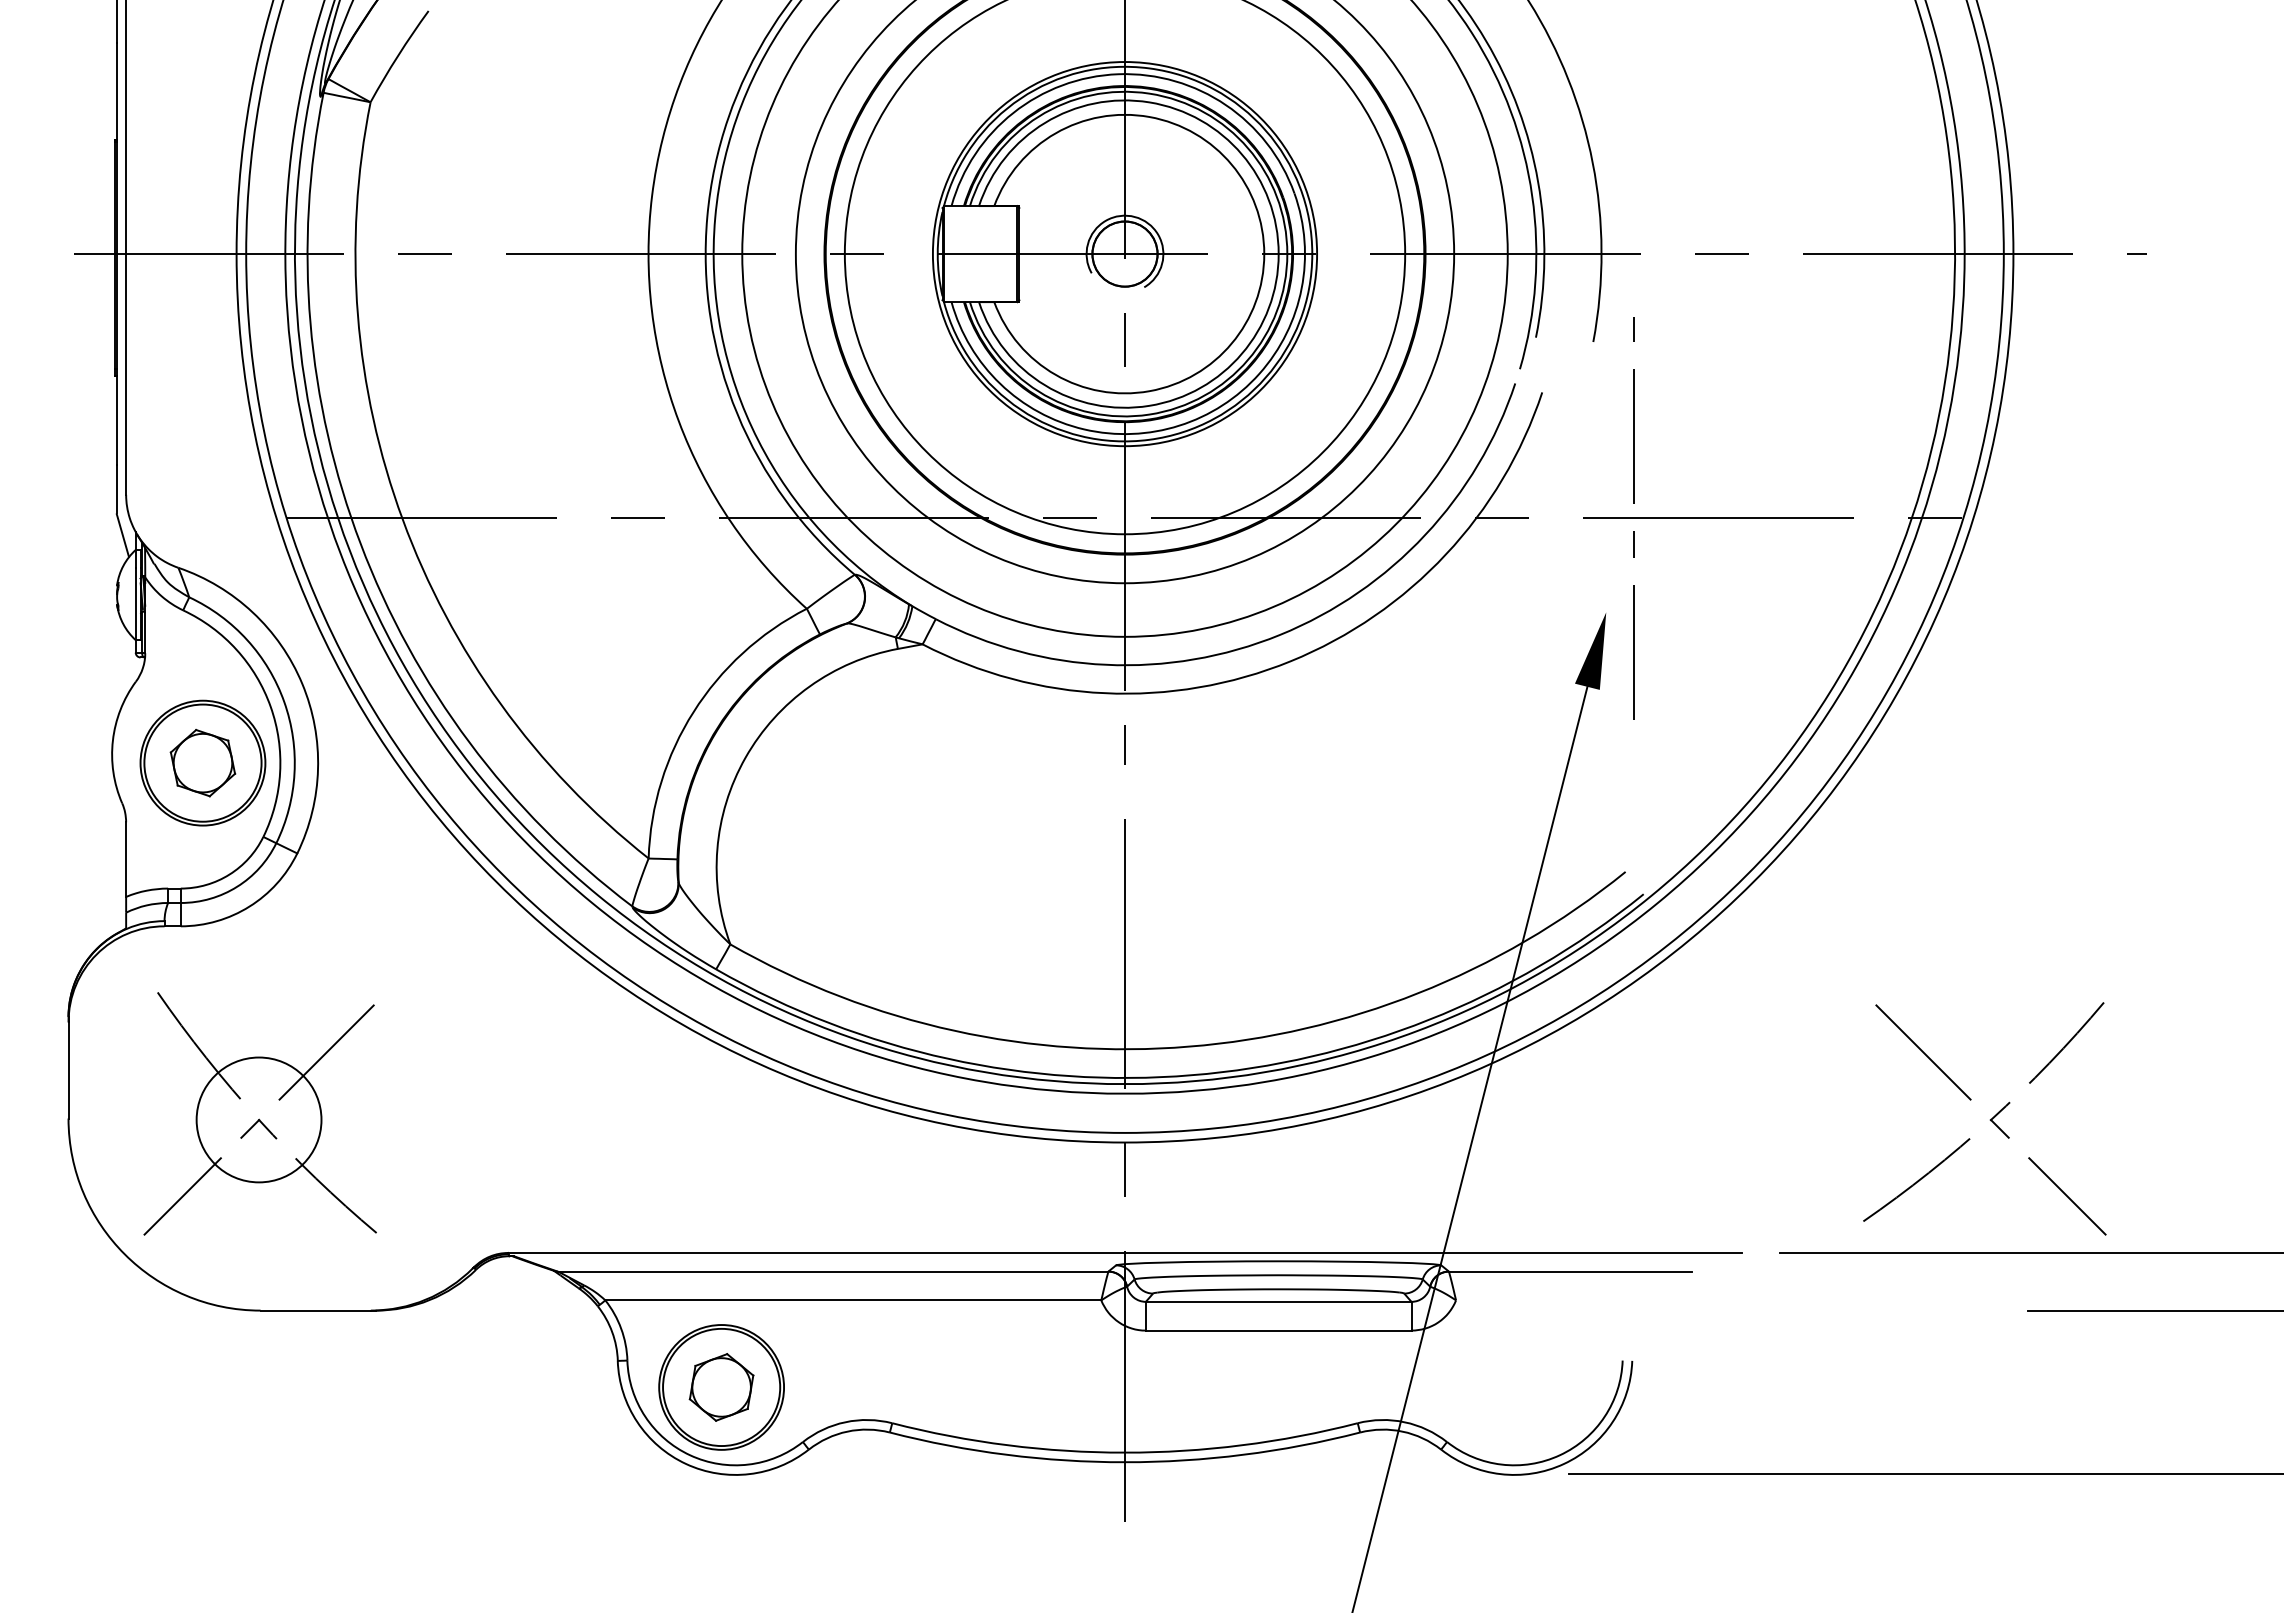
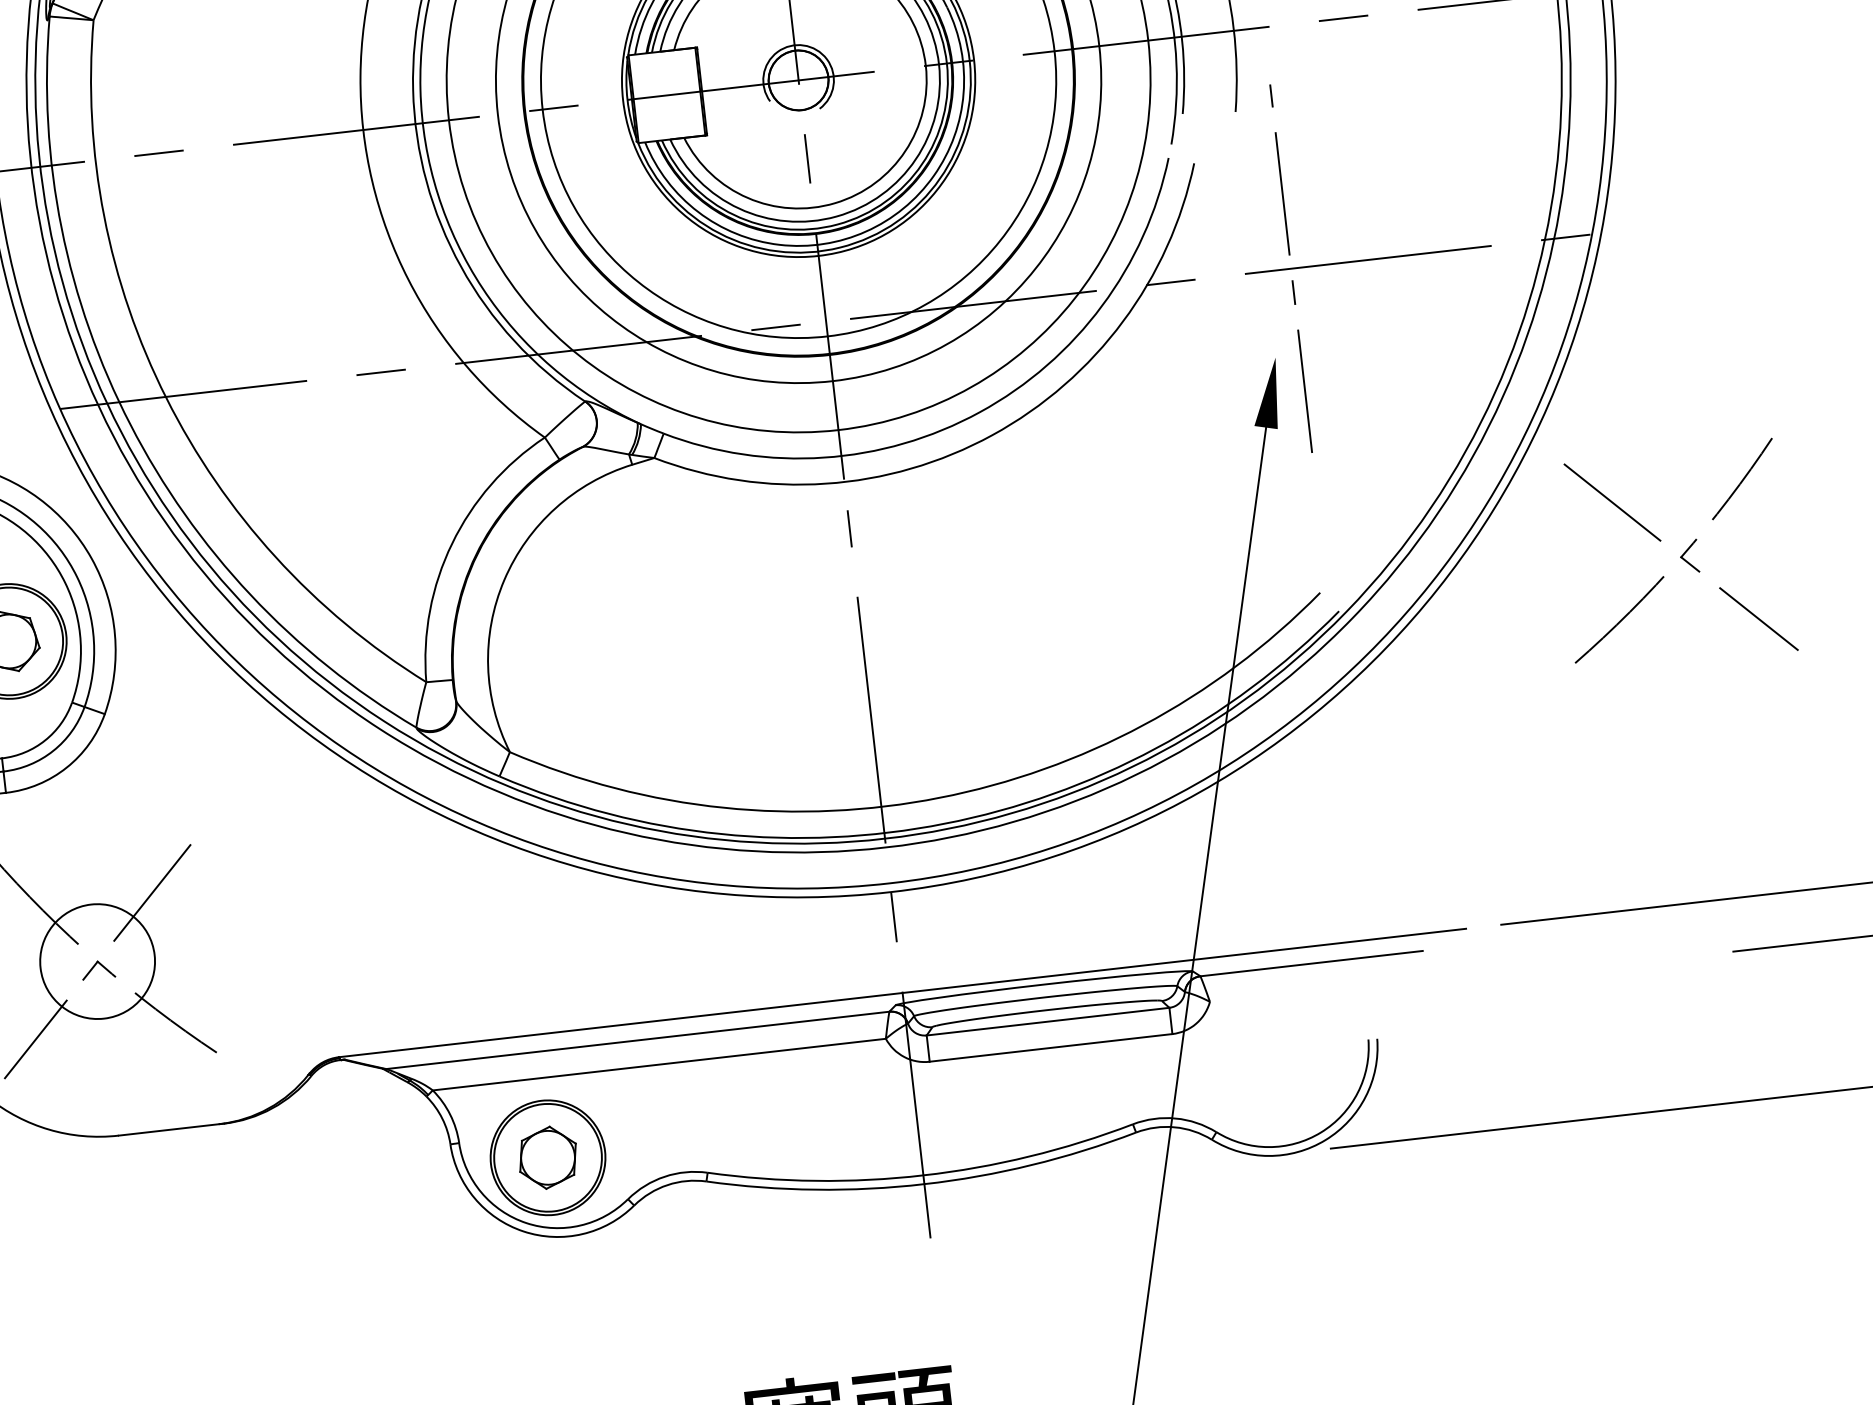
part: (1984, 1118) -> (1675, 556), moved

